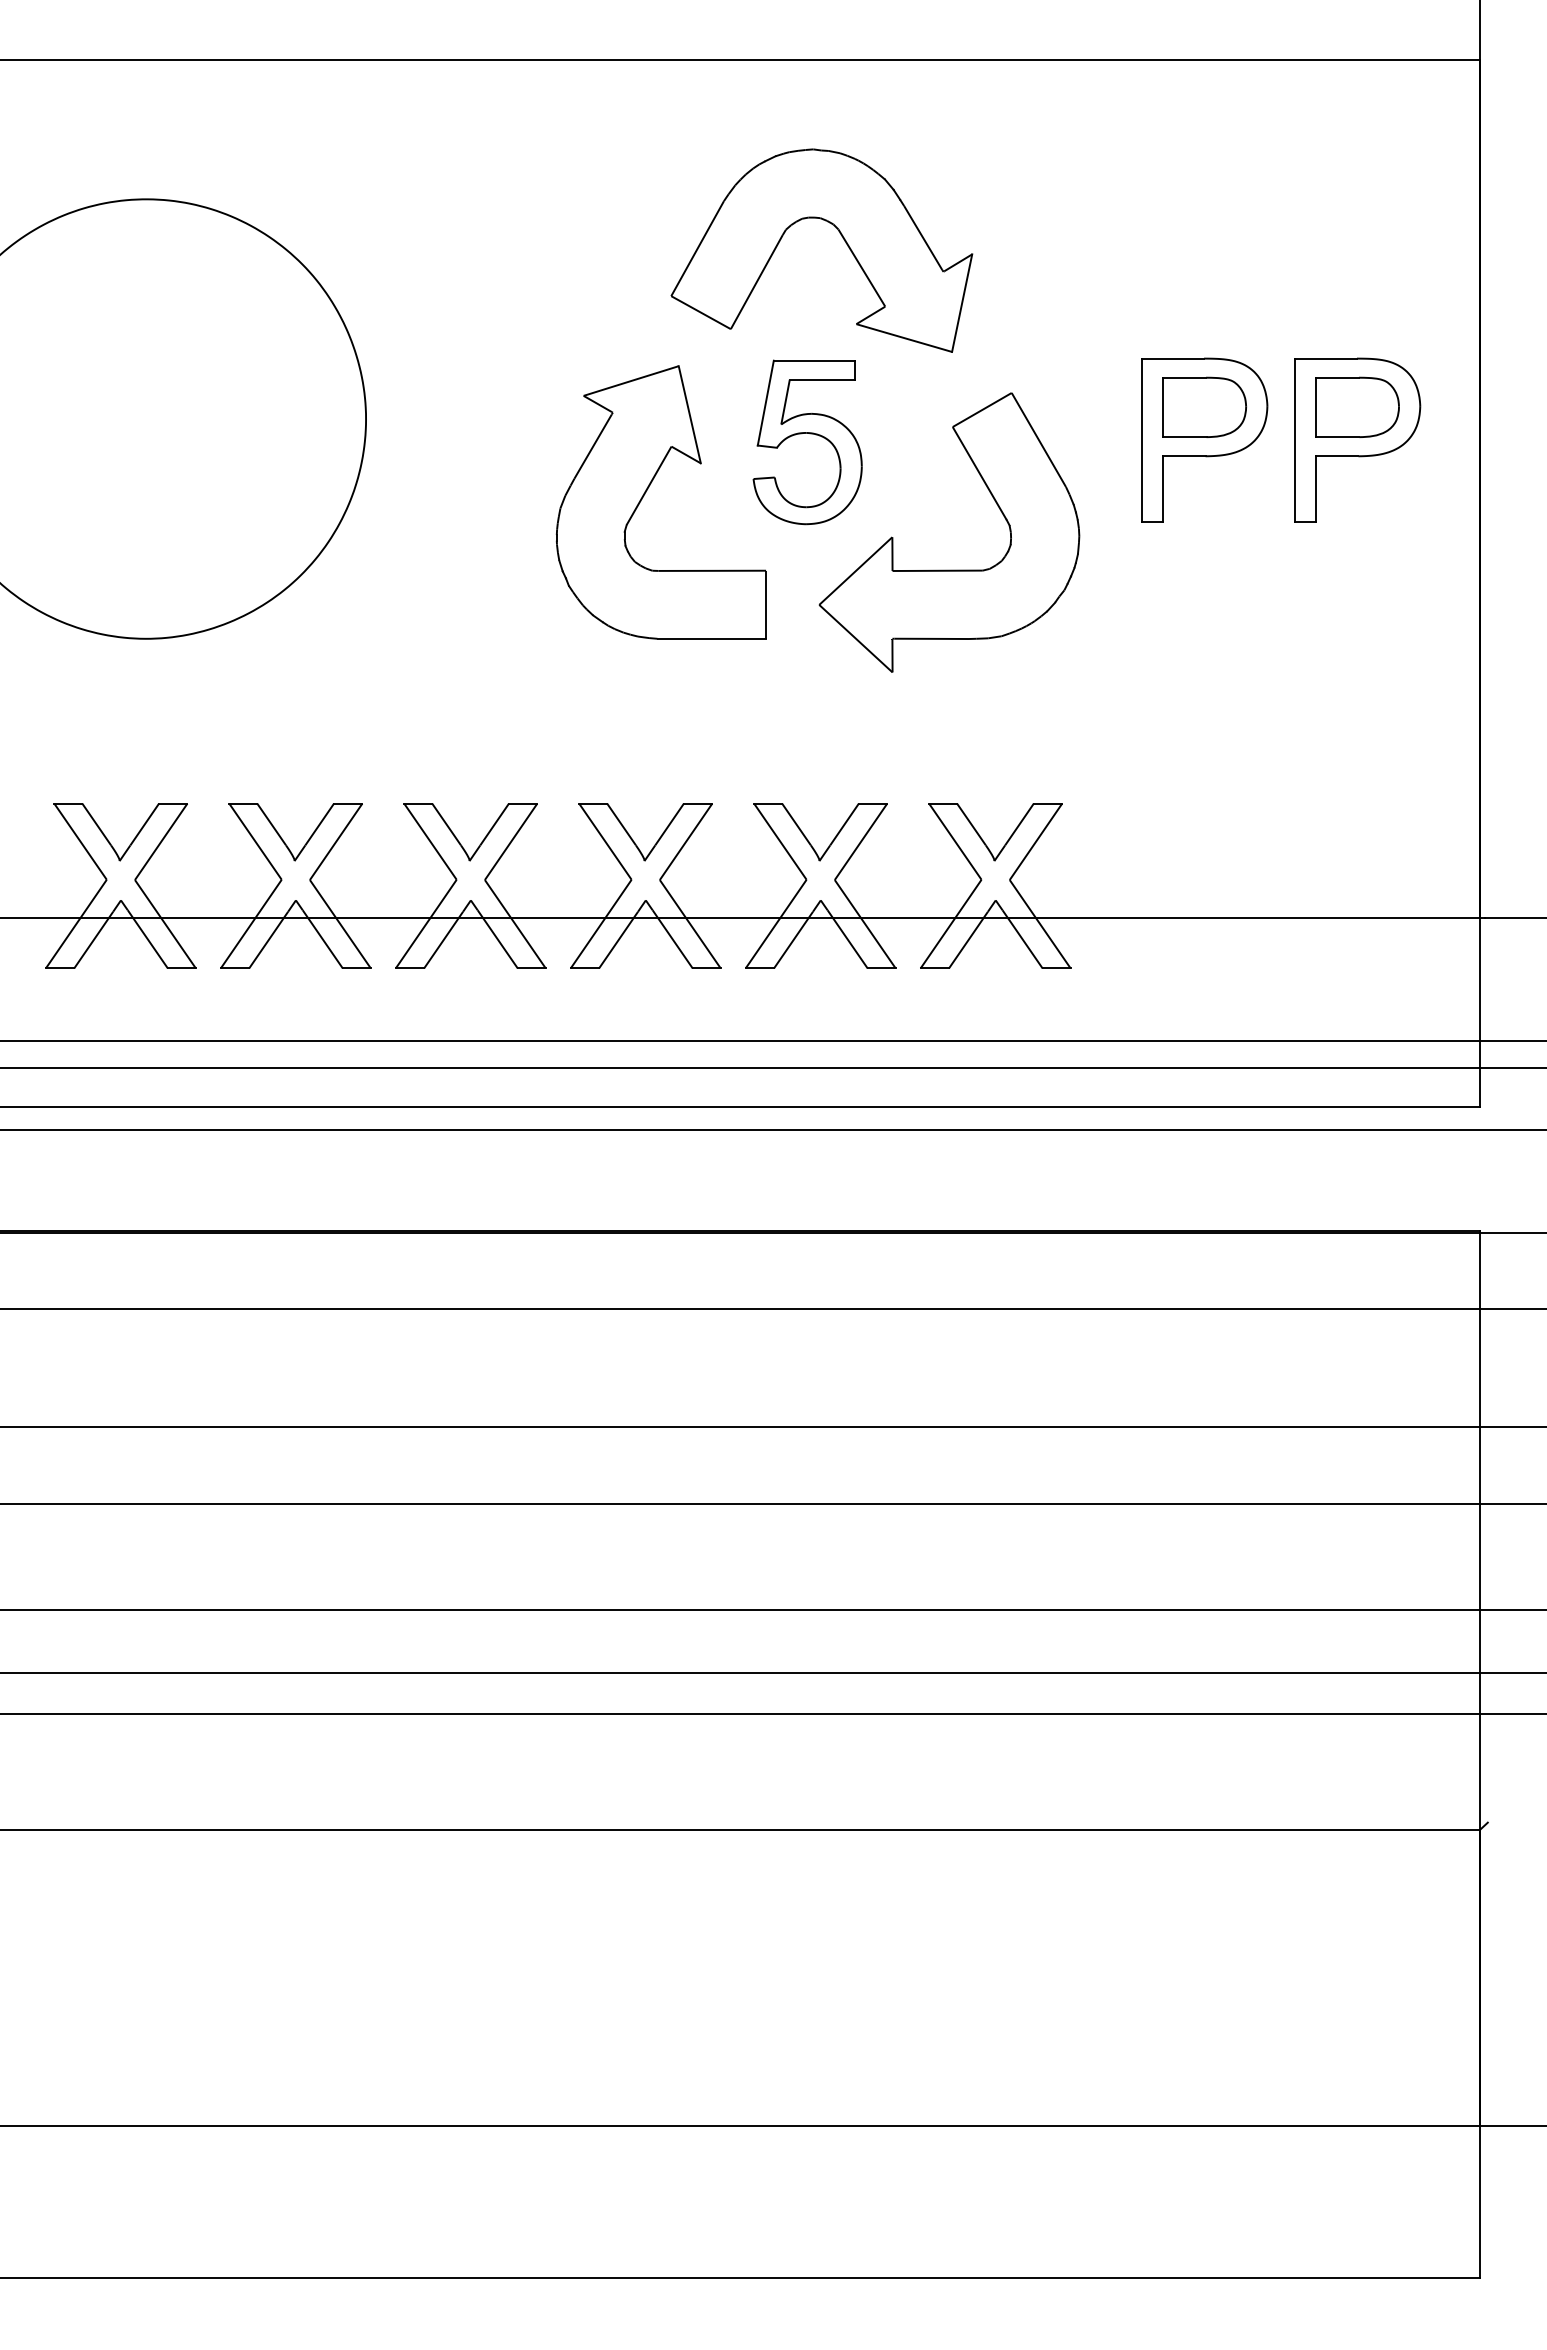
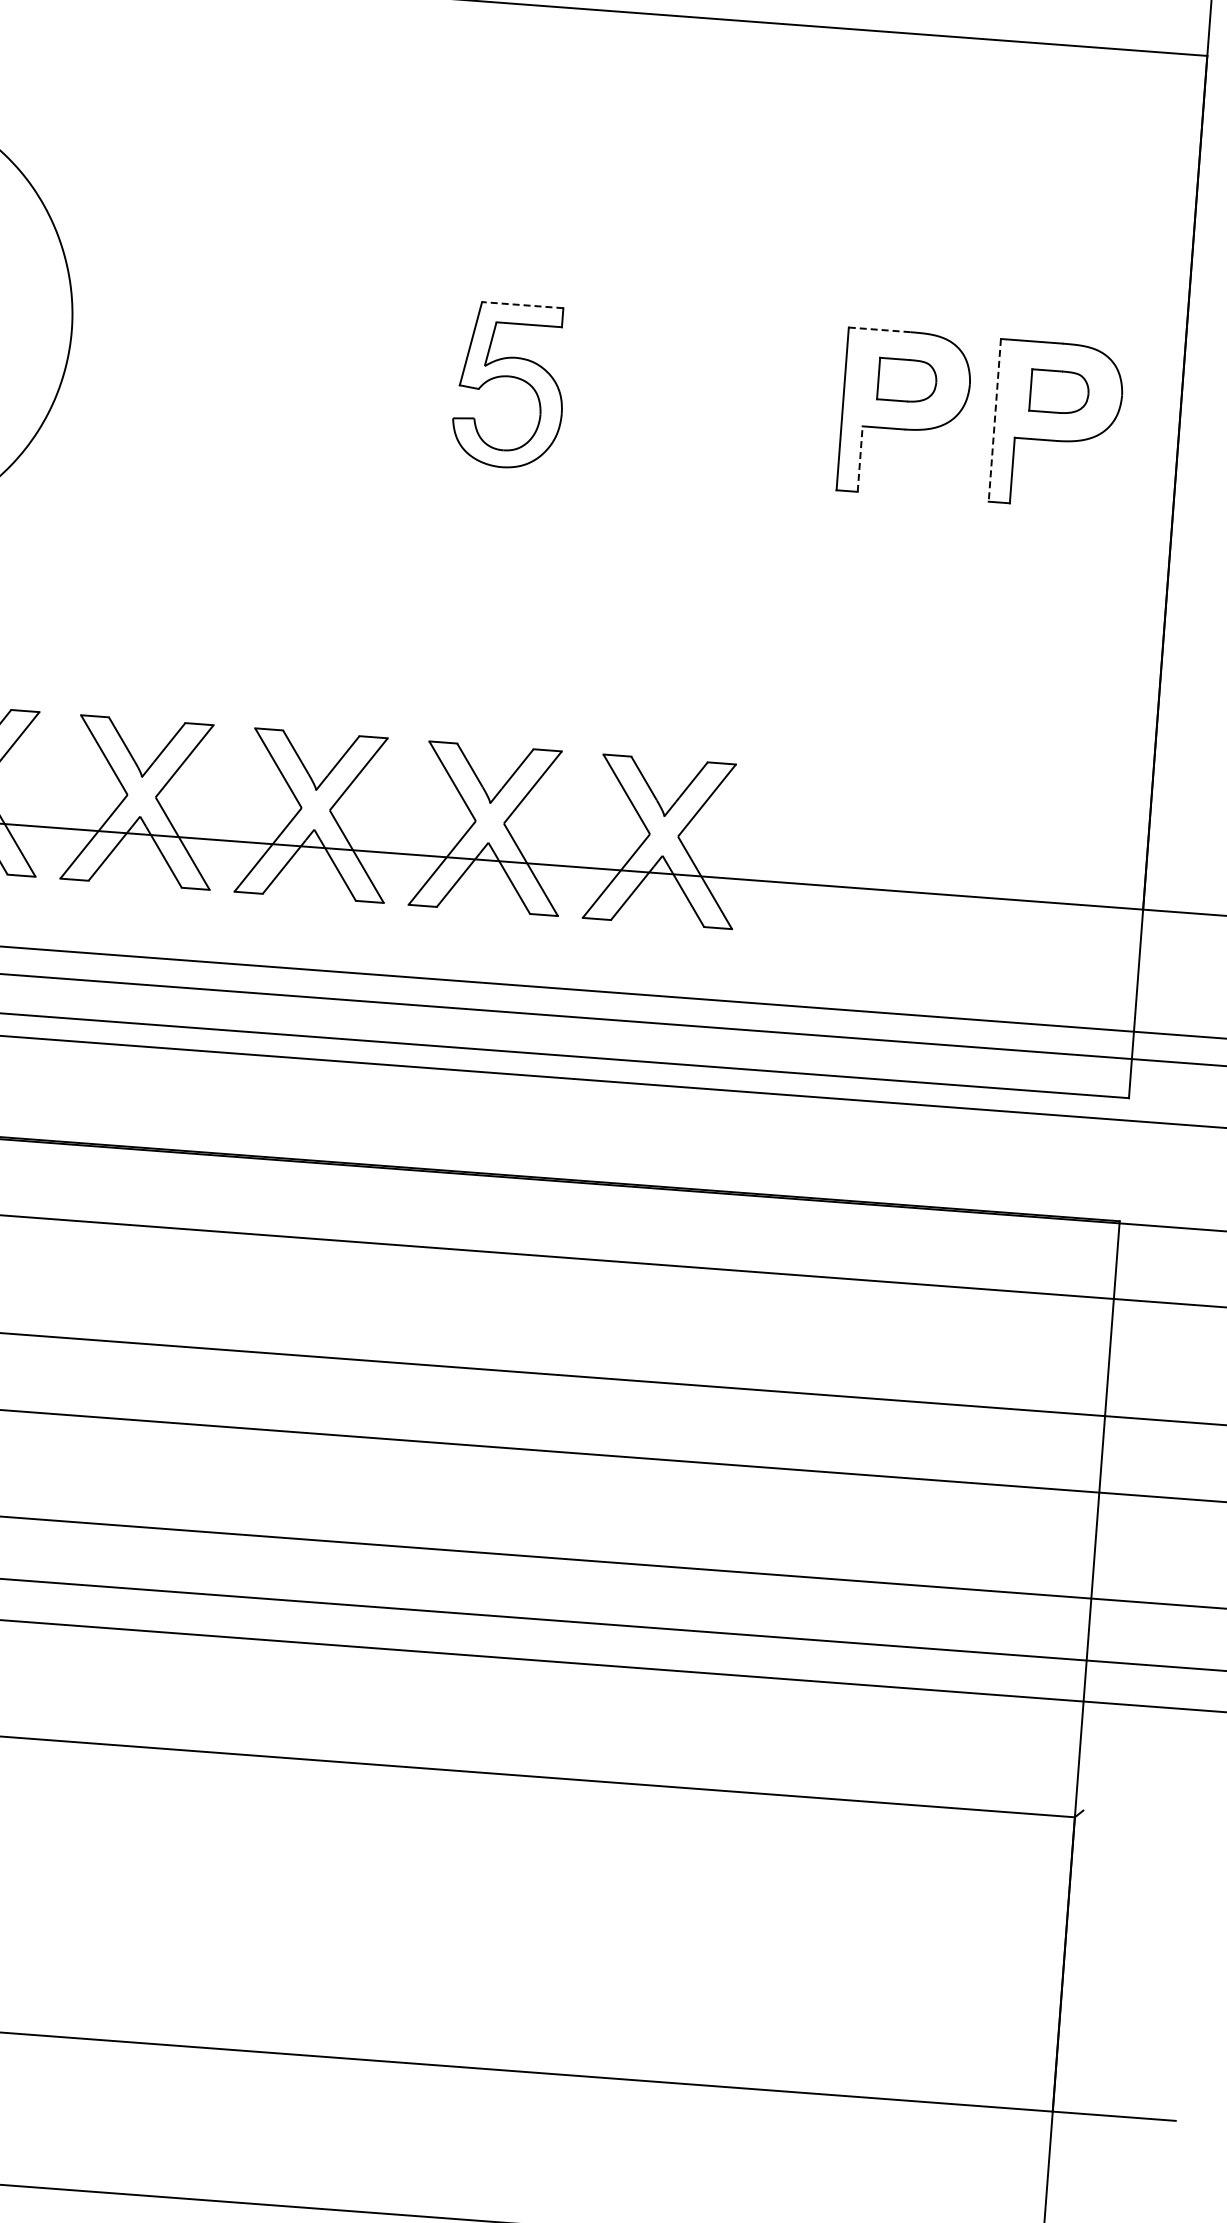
part: (842, 238) -> (559, 185), removed
line: (1173, 358) -> (880, 329), solid -> dashed
line: (814, 360) -> (522, 304), solid -> dashed
part: (1204, 406) -> (907, 379), size x0.7
part: (1357, 406) -> (1059, 391), size x0.7
line: (1294, 440) -> (994, 420), solid -> dashed
line: (1163, 489) -> (860, 459), solid -> dashed
part: (645, 494) -> (344, 425), removed
part: (949, 569) -> (641, 523), removed

